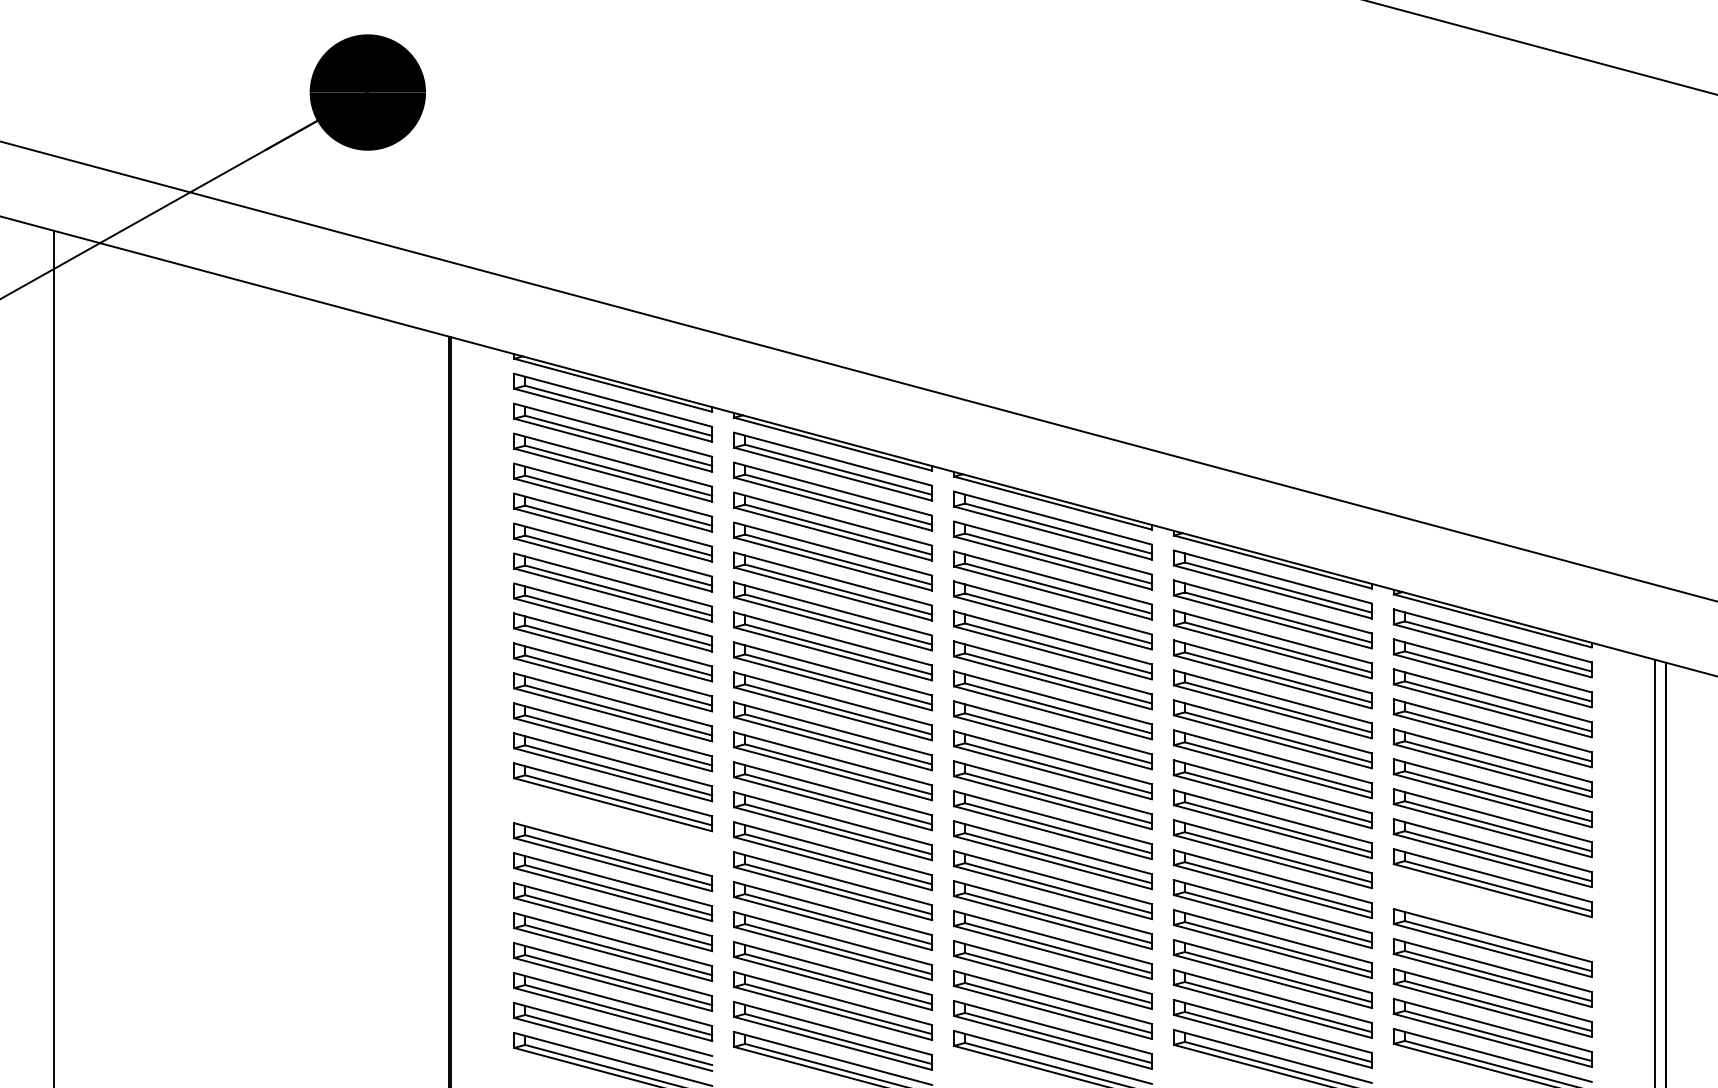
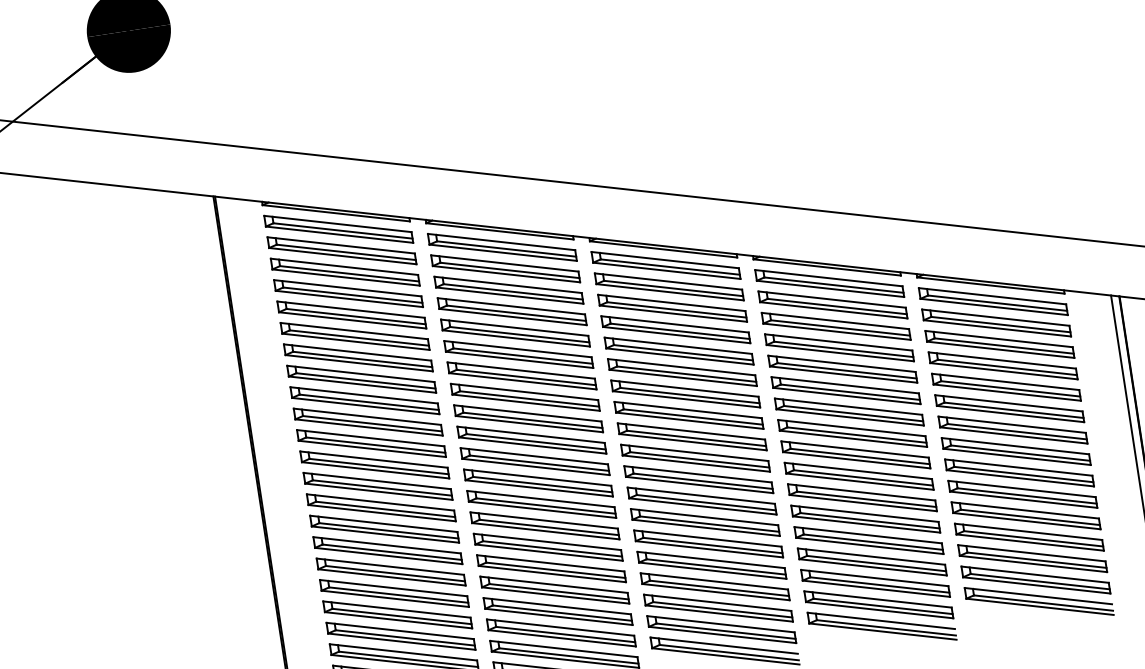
part: (613, 827) -> (384, 529), added
part: (1492, 912) -> (1022, 493), added

